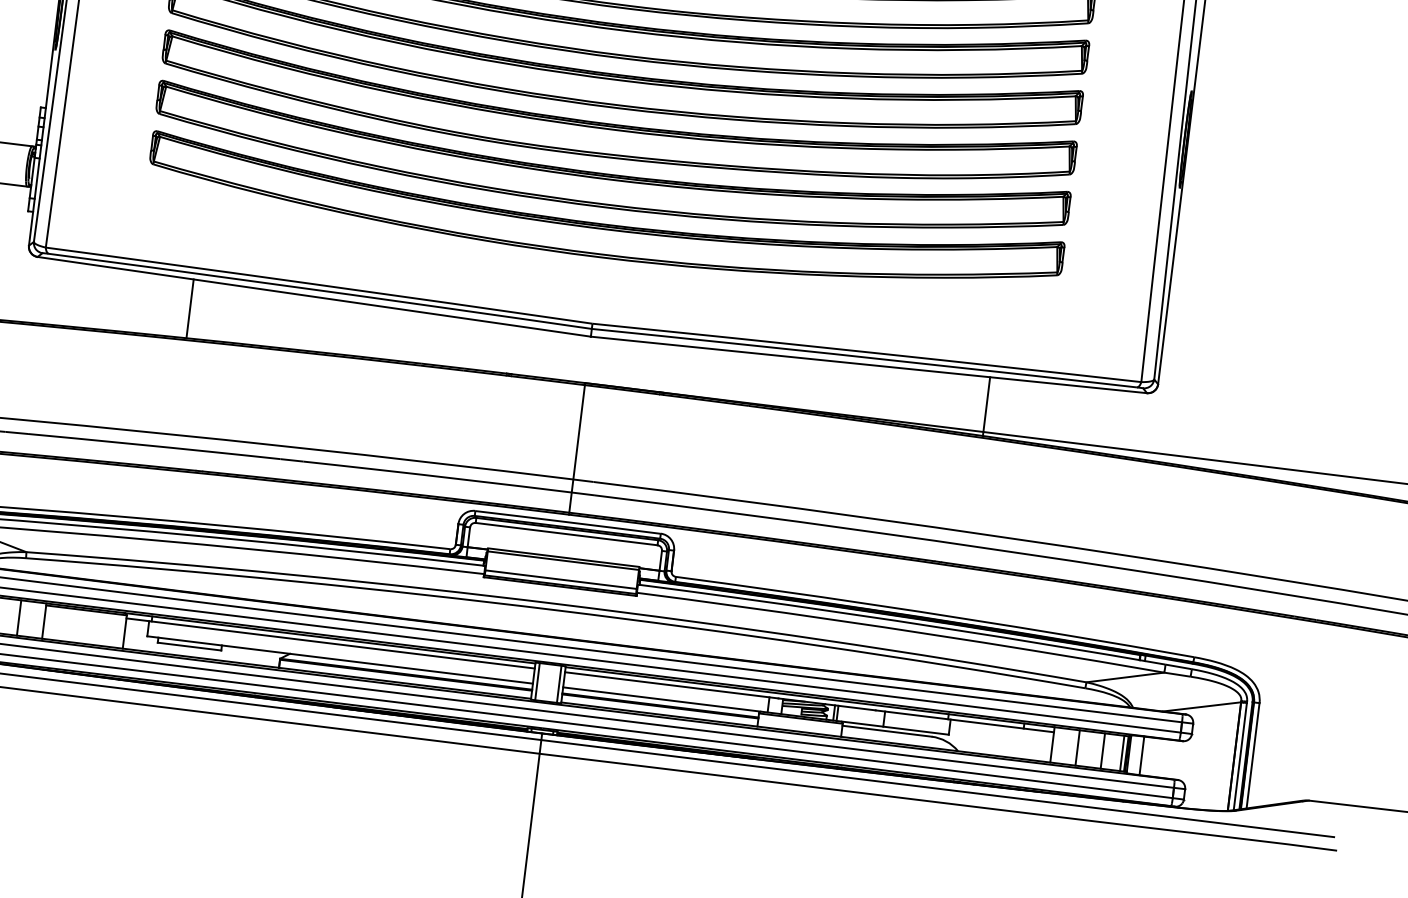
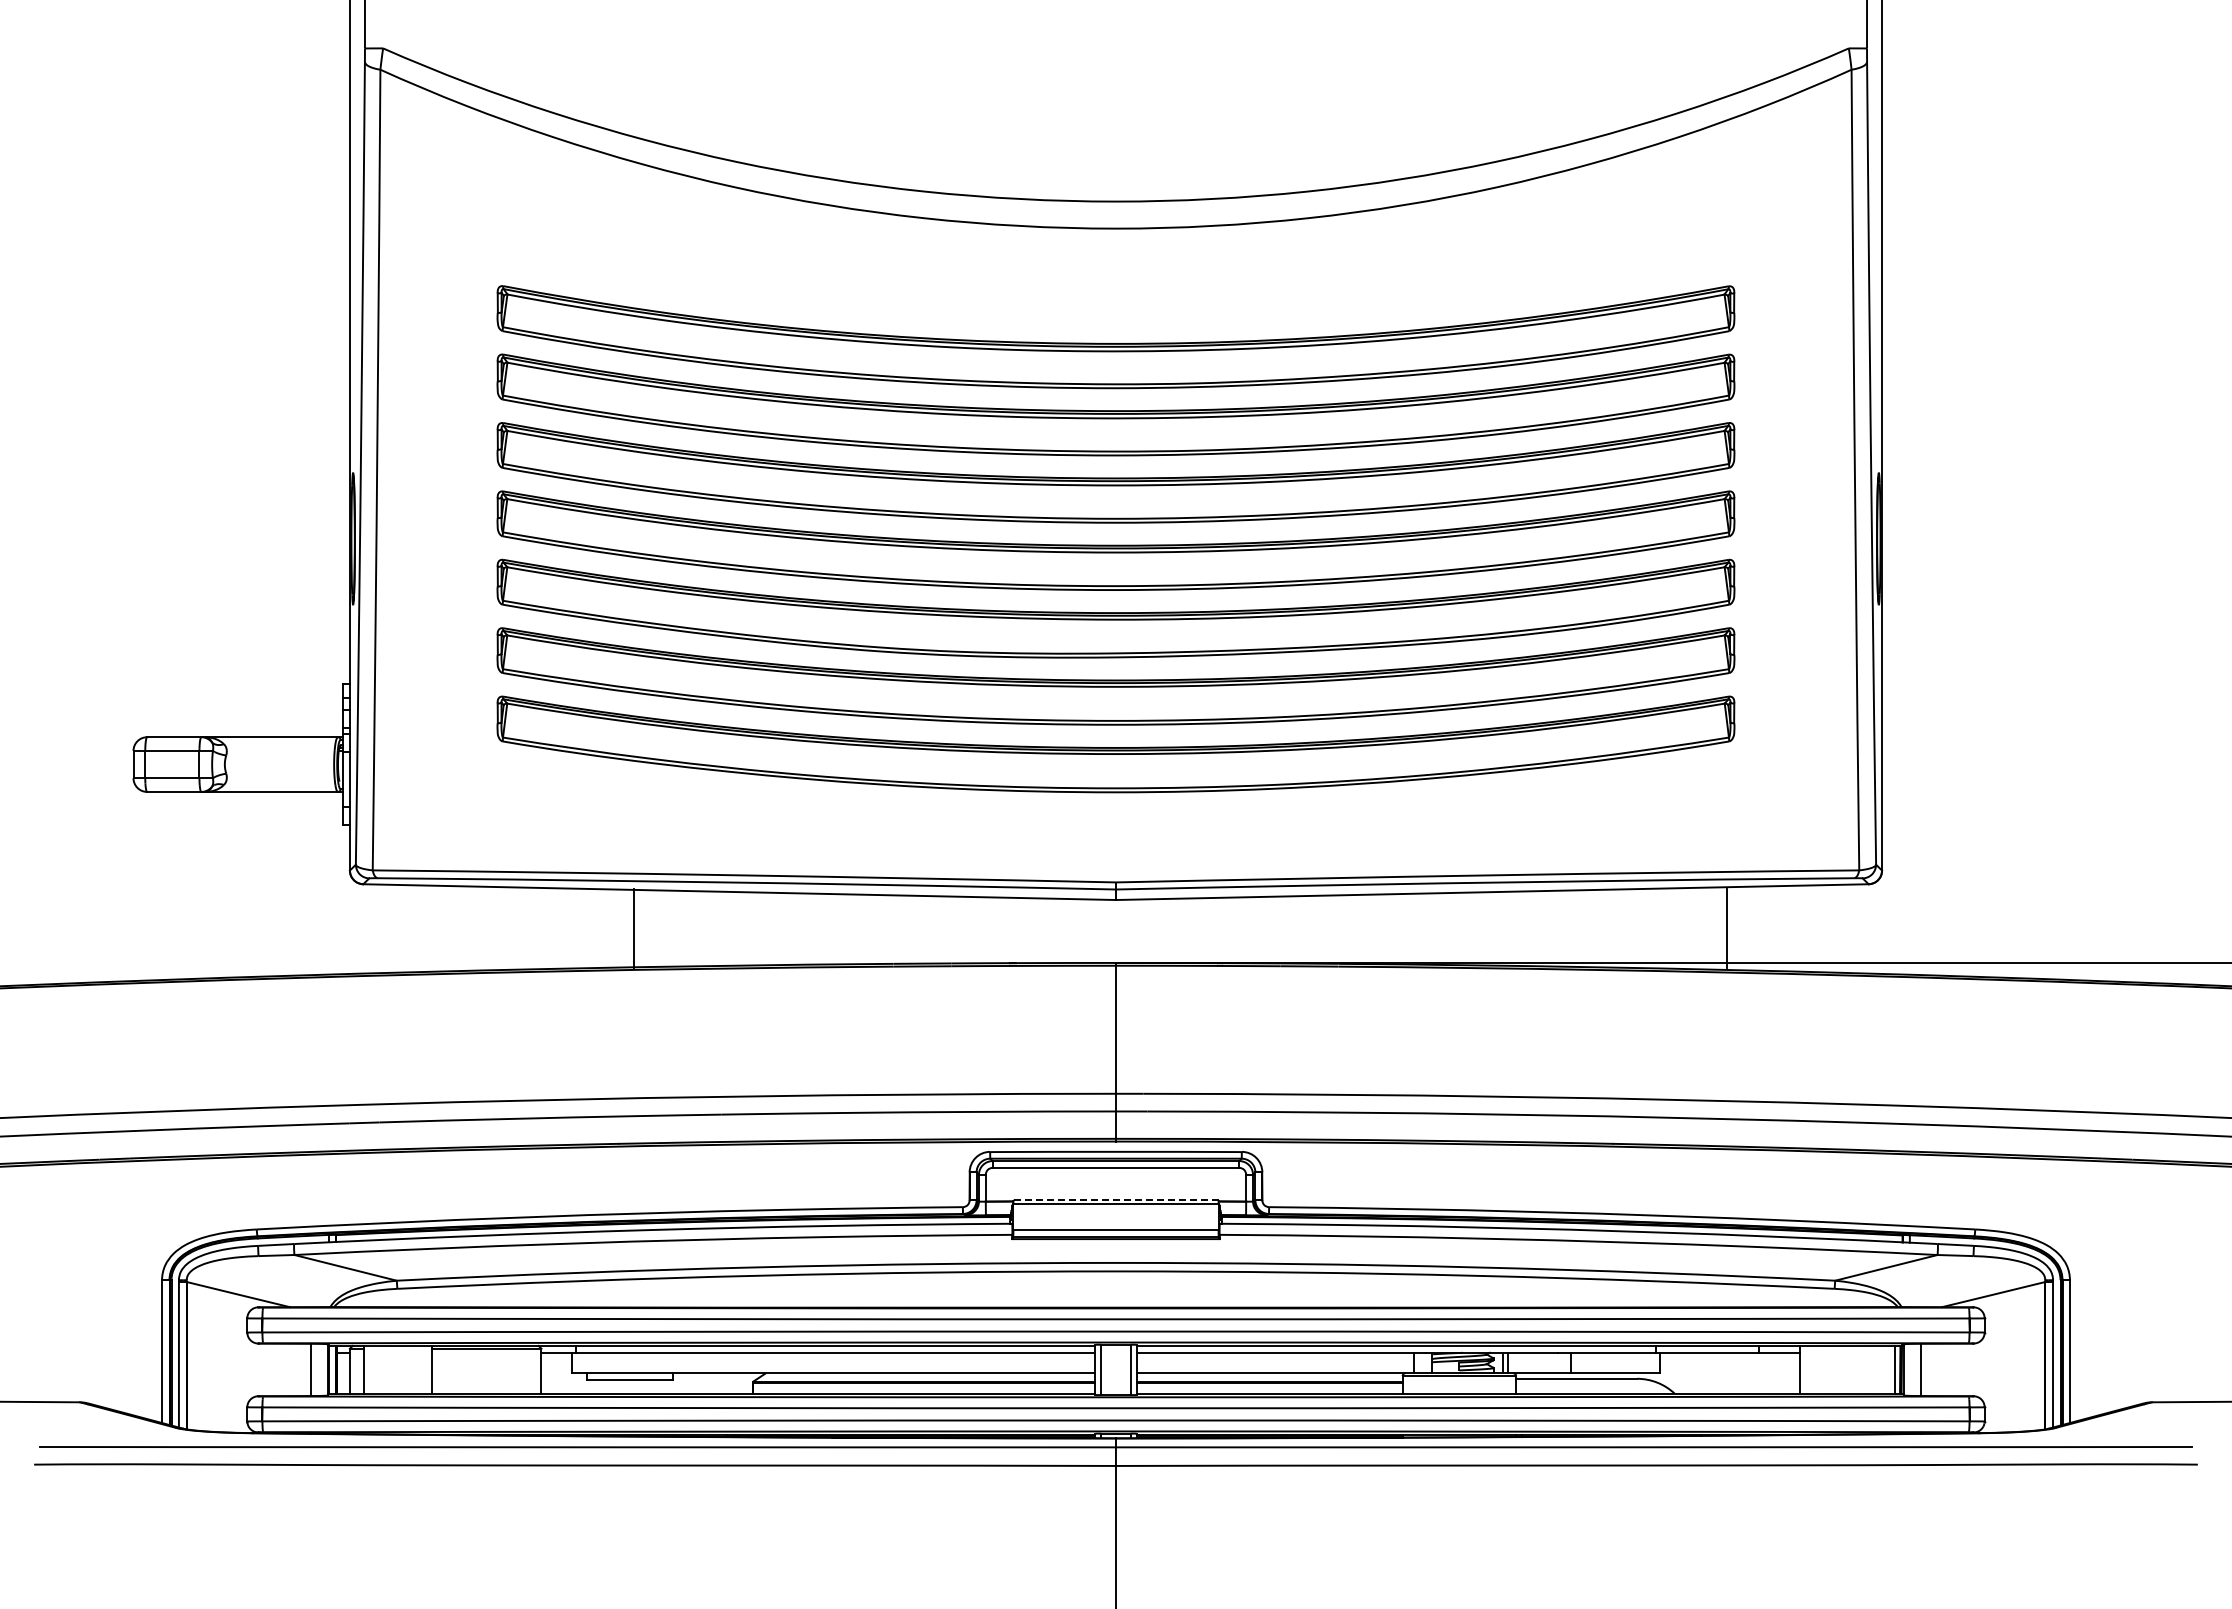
line: (189, 308) -> (633, 928), moved
line: (986, 406) -> (1727, 928), moved
line: (563, 557) -> (1115, 1199), solid -> dashed
line: (18, 617) -> (397, 1369), removed
line: (1077, 747) -> (1834, 1369), removed
line: (1102, 750) -> (1868, 1369), removed

